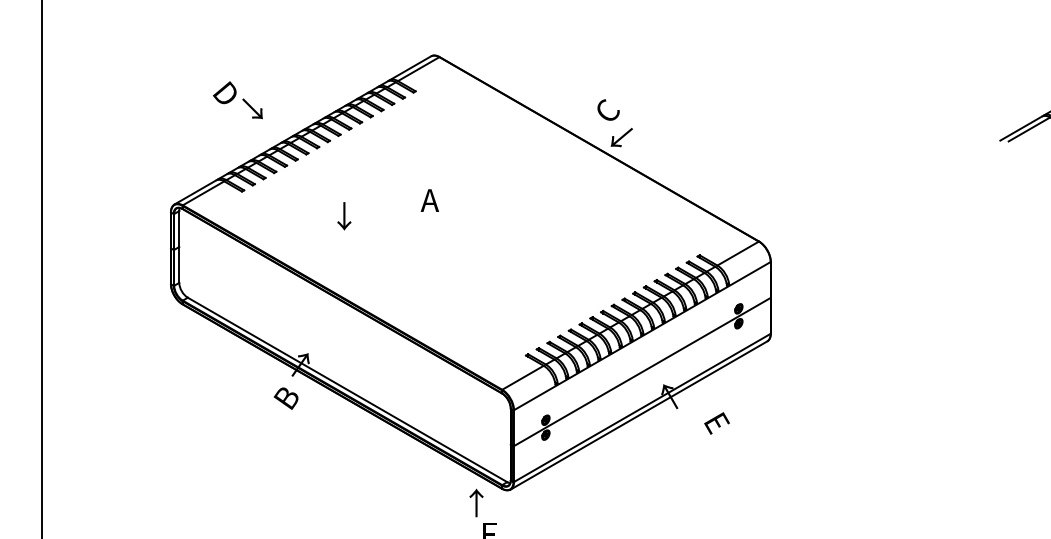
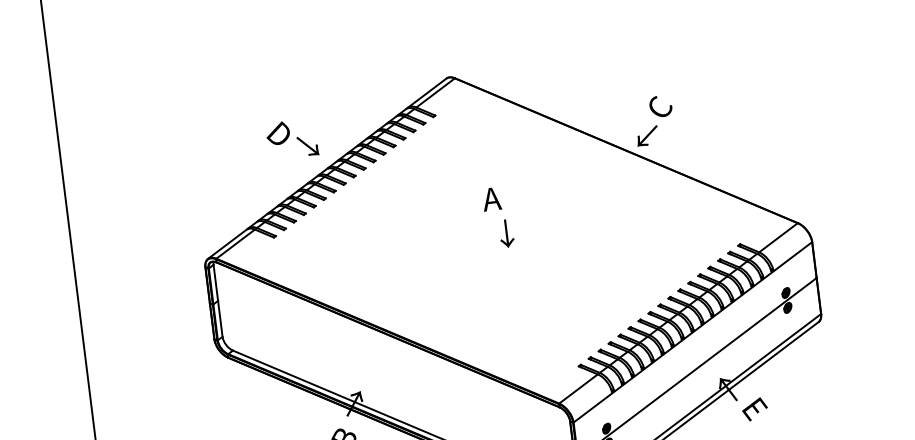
text: (237, 100) -> (291, 139), moved
text: (608, 109) -> (660, 105), moved
text: (429, 200) -> (491, 199), moved
text: (344, 216) -> (506, 233), moved
text: (716, 423) -> (754, 409), moved

